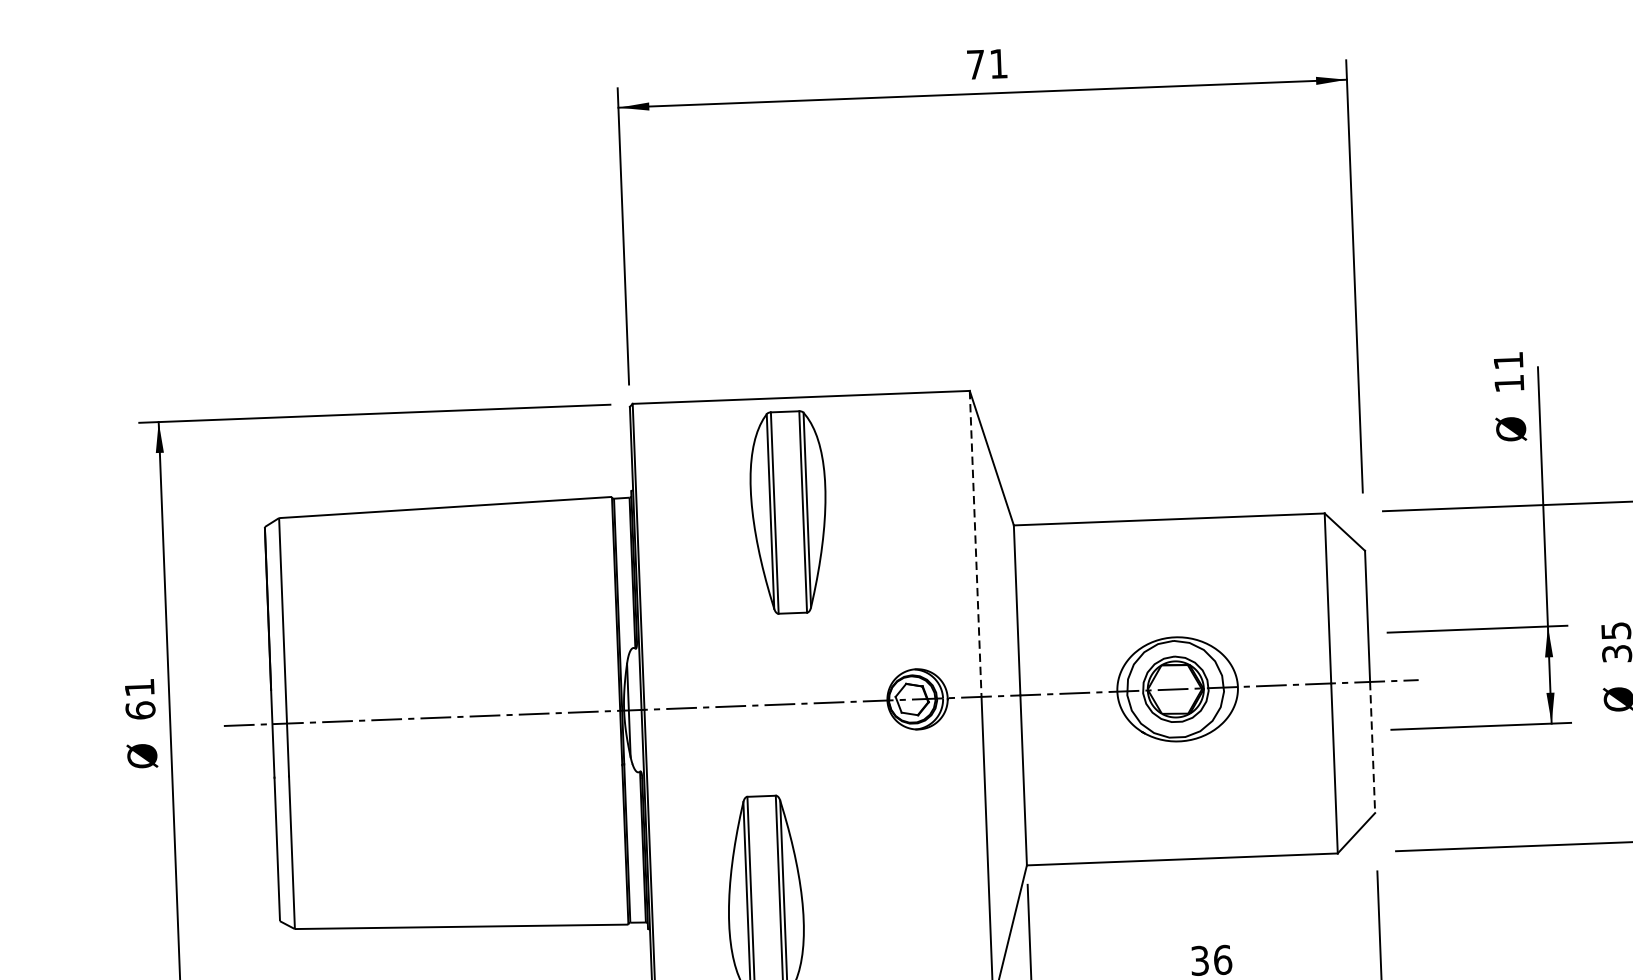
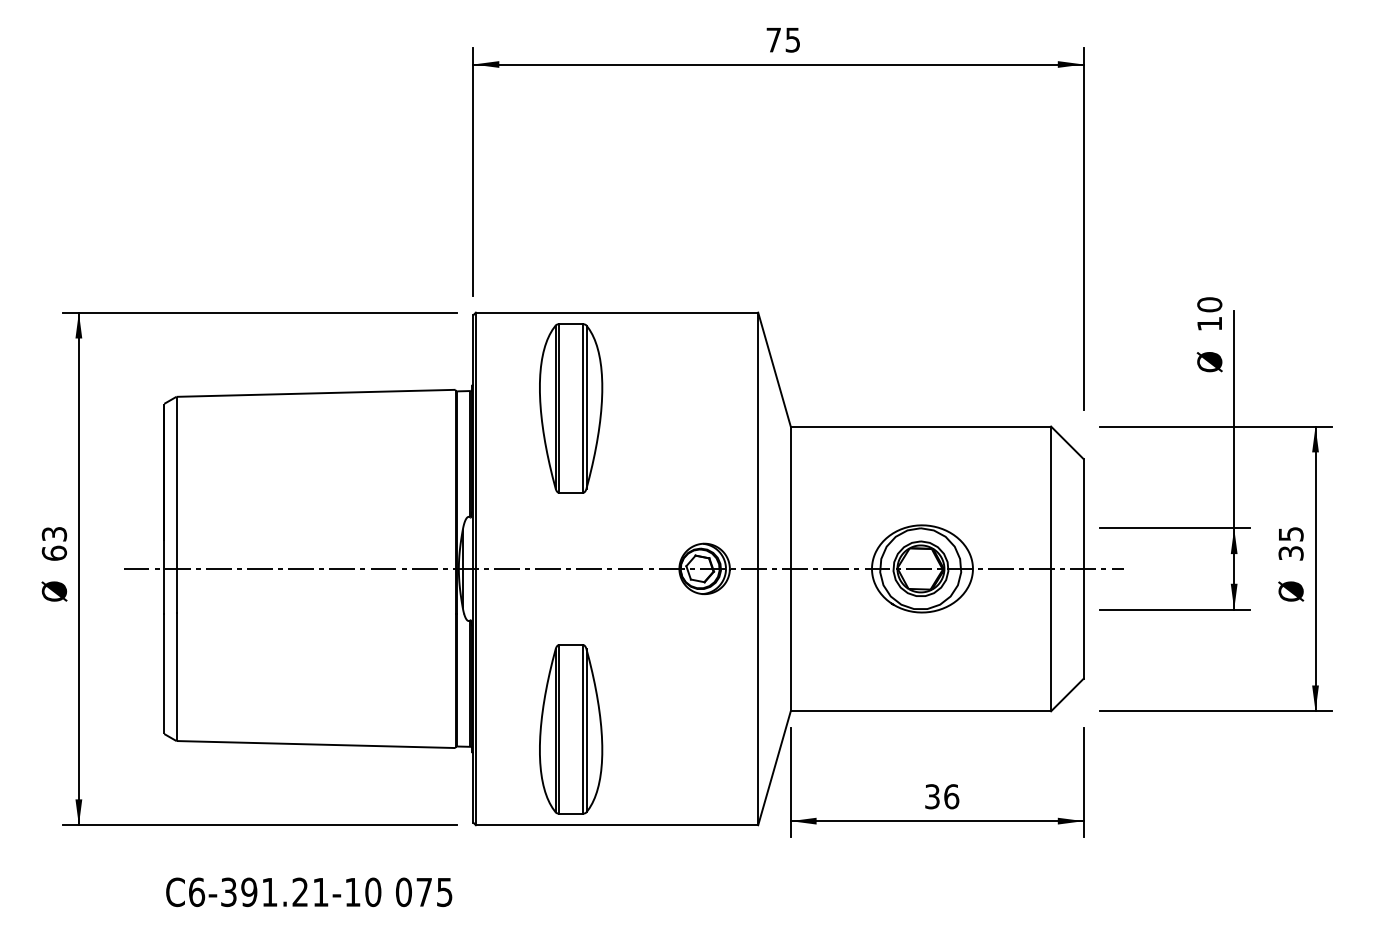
text: (998, 63) -> (792, 39), 71 -> 75
text: (1508, 360) -> (1209, 304), 11 -> 10
part: (789, 512) -> (571, 408), moved
line: (976, 544) -> (758, 441), dashed -> solid
text: (139, 688) -> (54, 534), 61 -> 63
line: (1372, 747) -> (1083, 623), dashed -> solid

